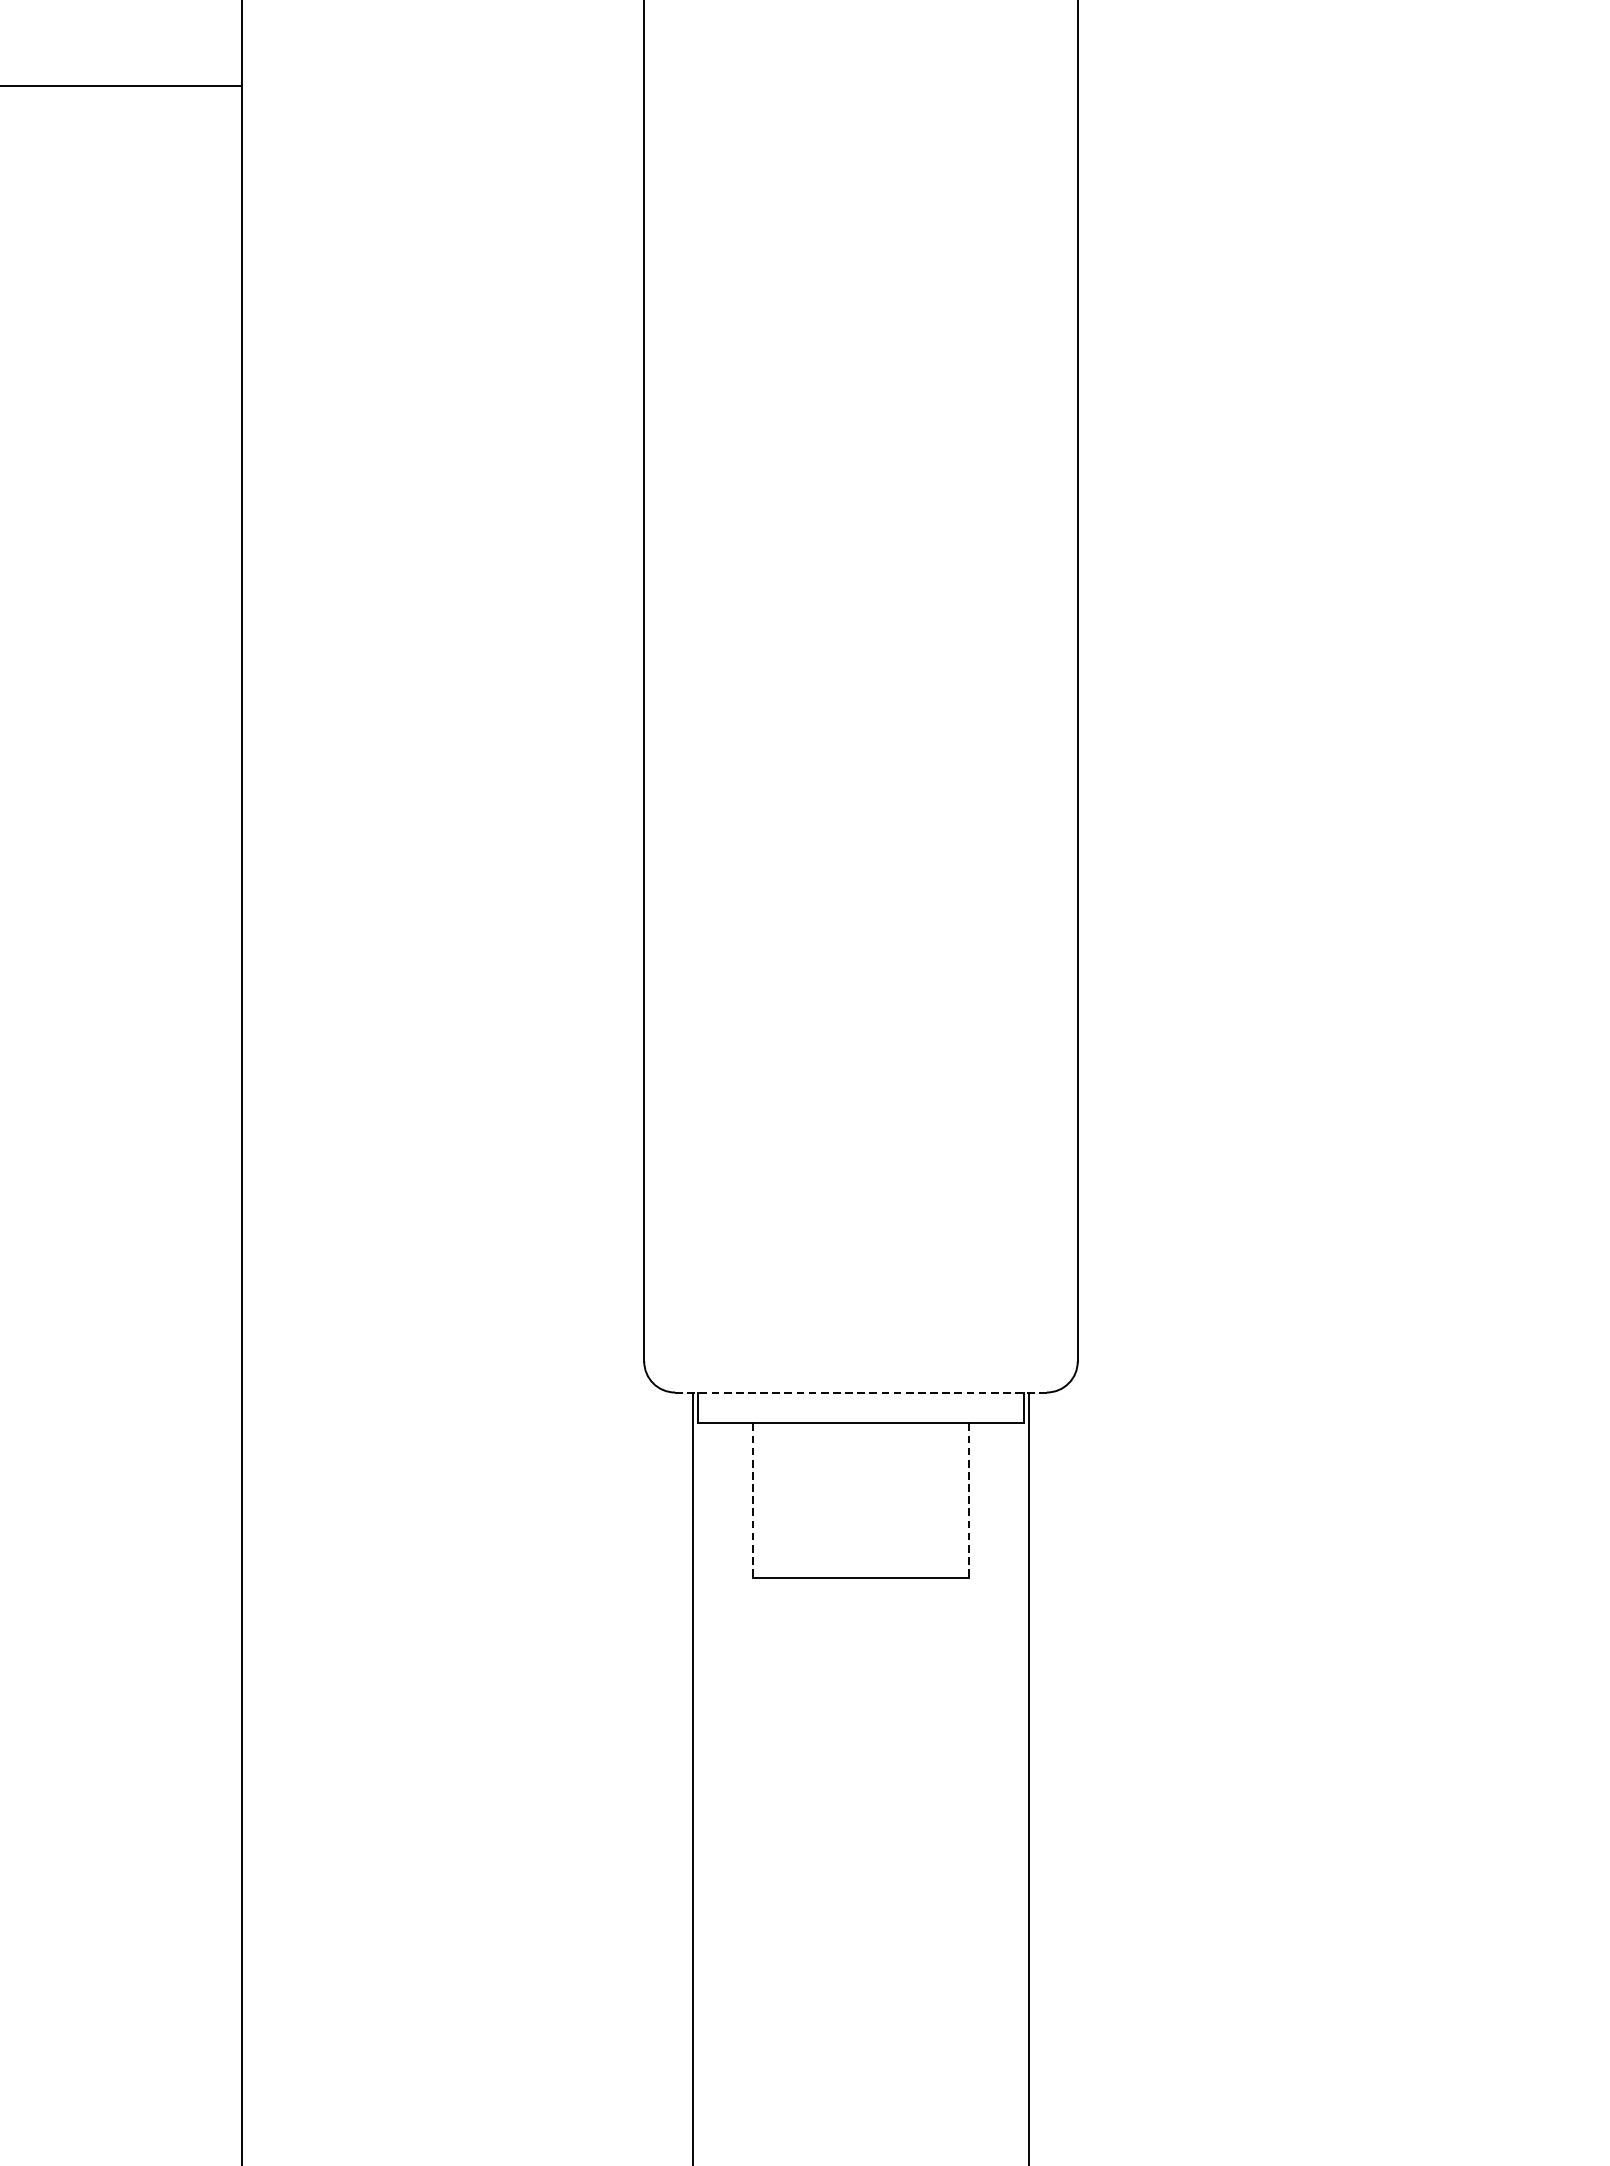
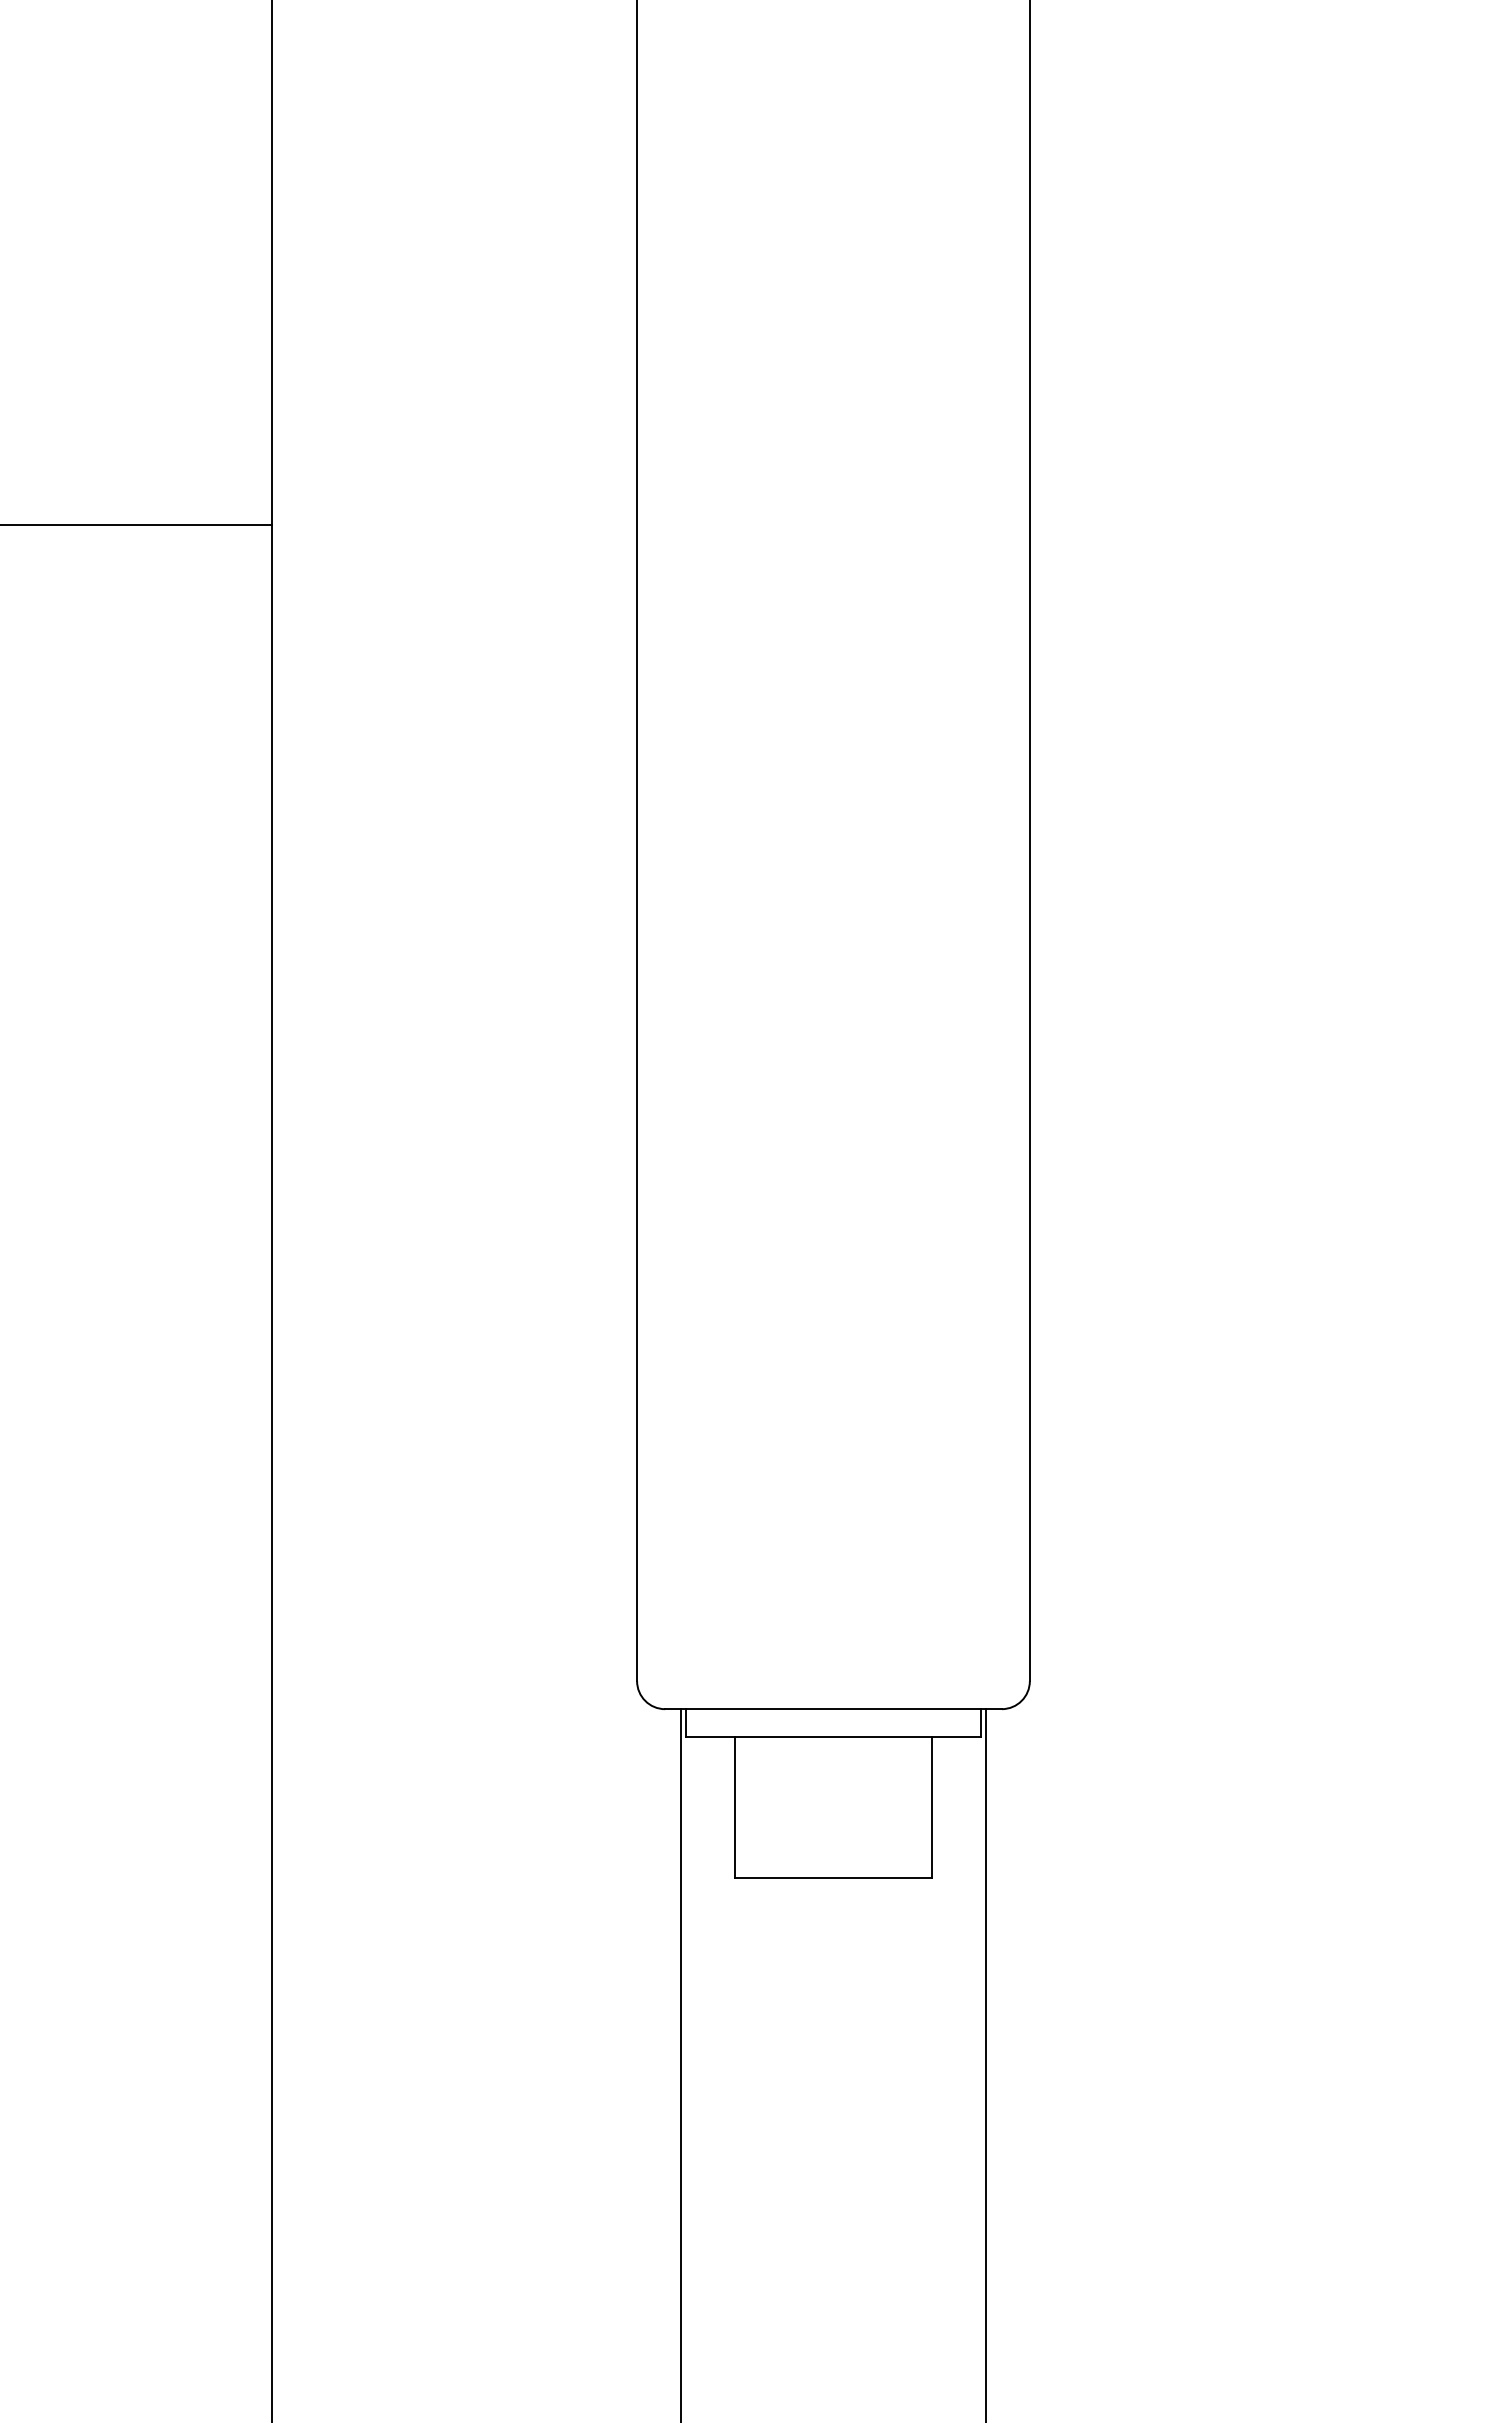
line: (861, 1392) -> (833, 1709), dashed -> solid
line: (752, 1501) -> (735, 1807), dashed -> solid
line: (969, 1501) -> (931, 1807), dashed -> solid

